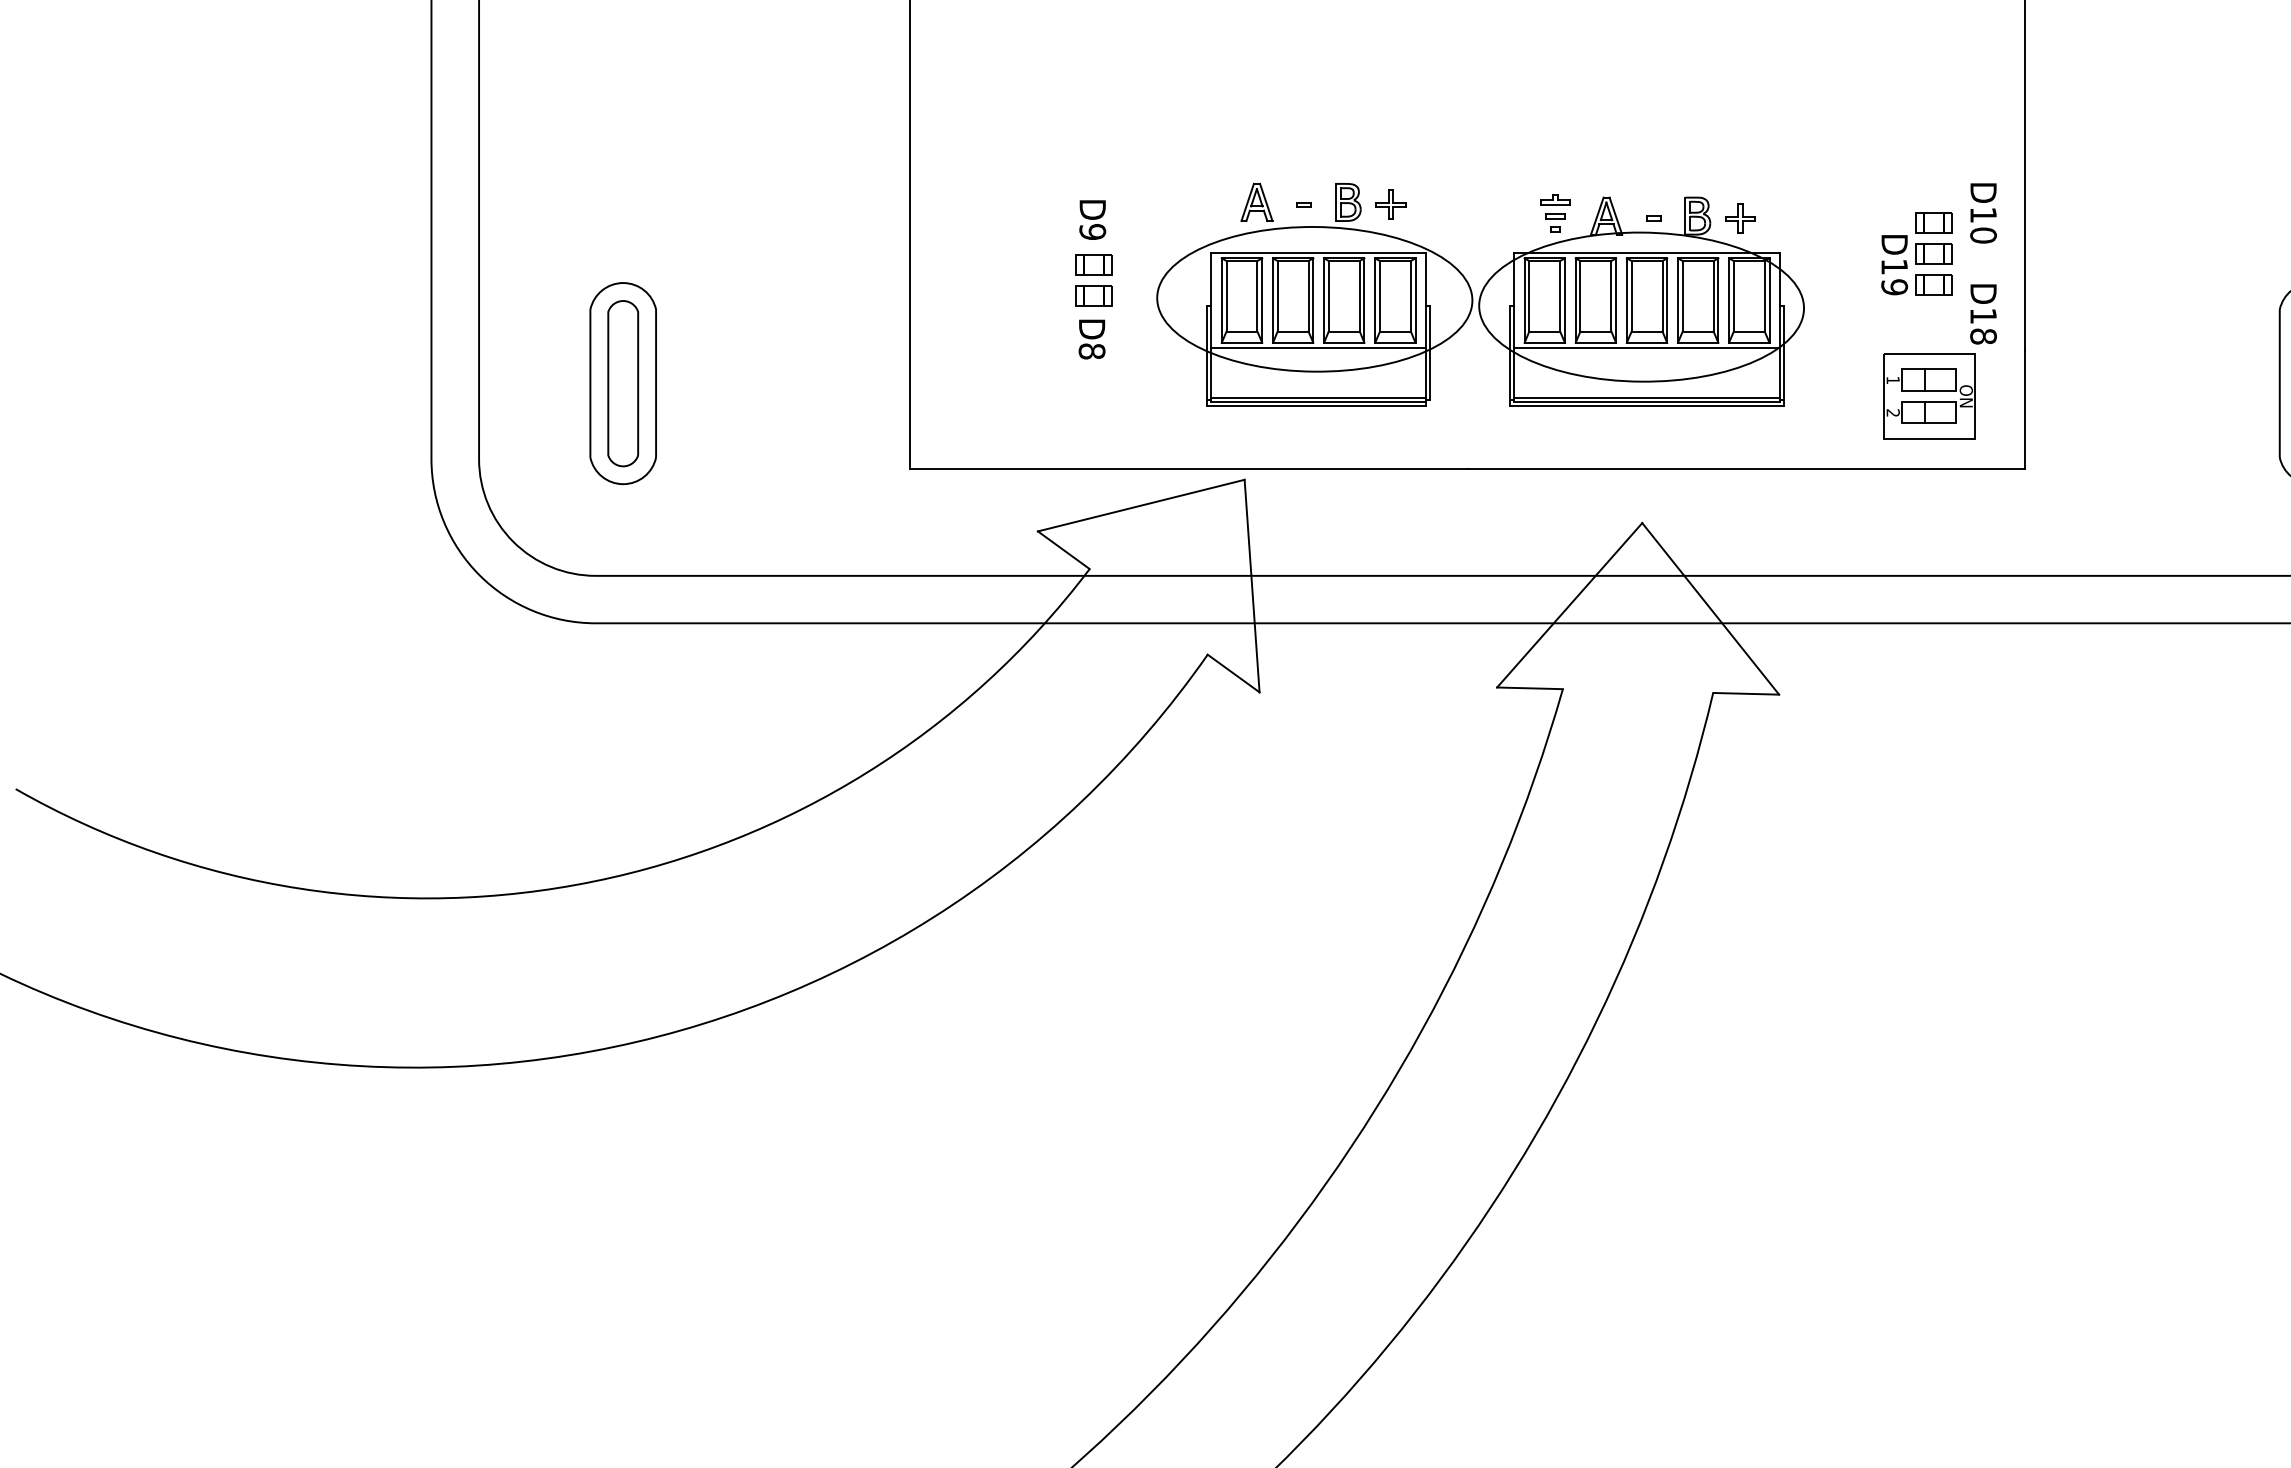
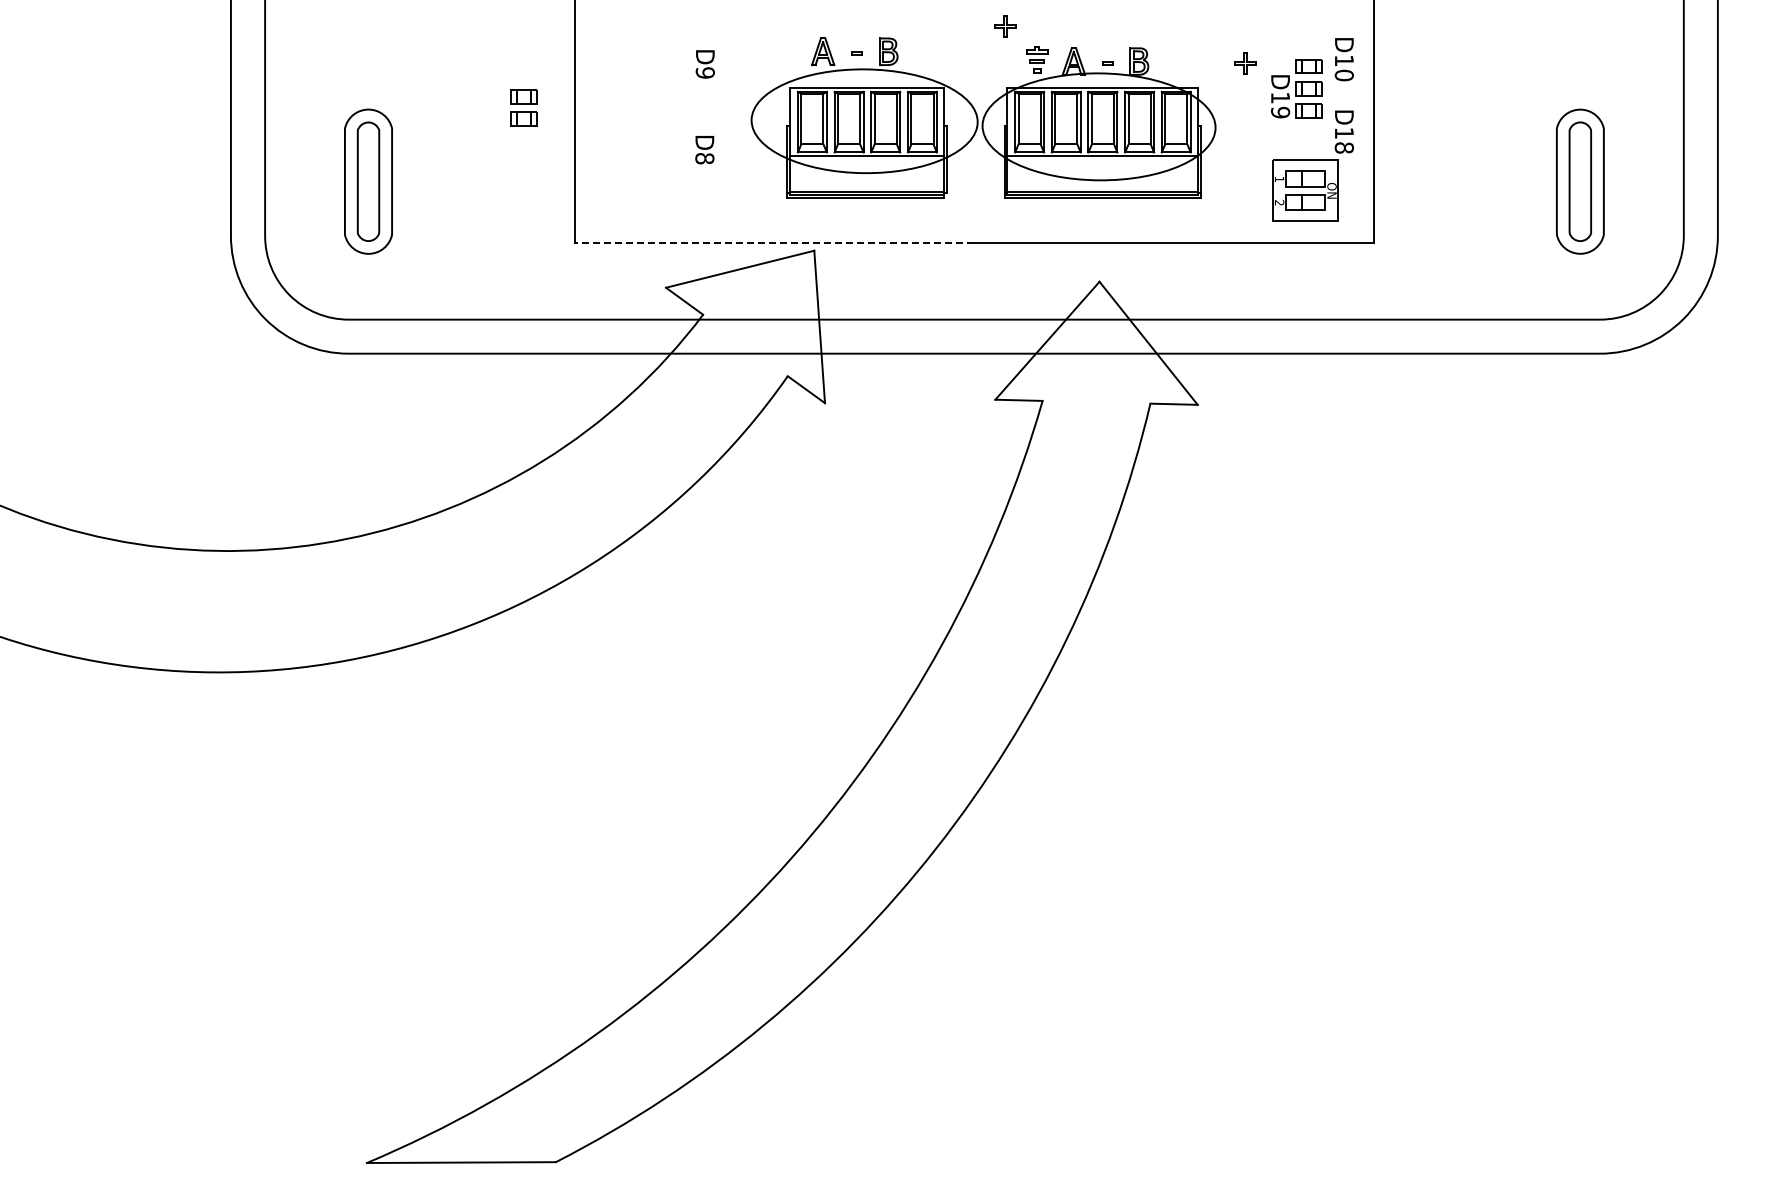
part: (1391, 204) -> (1005, 26), moved
part: (1741, 218) -> (1245, 63), moved
part: (1092, 280) -> (523, 107), moved
line: (1189, 469) -> (774, 243), solid -> dashed

